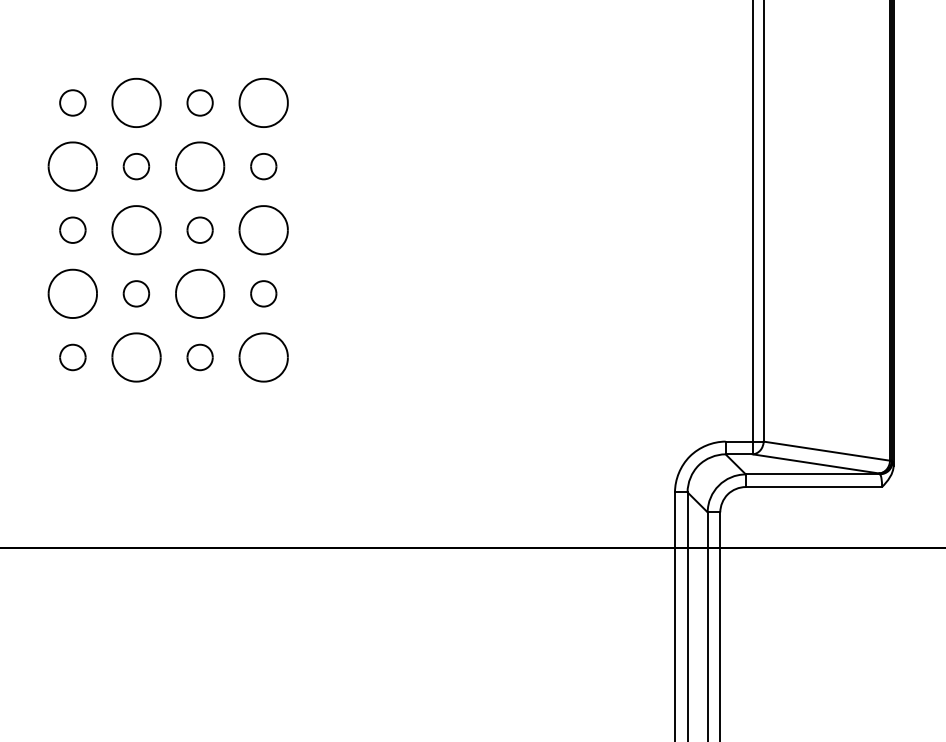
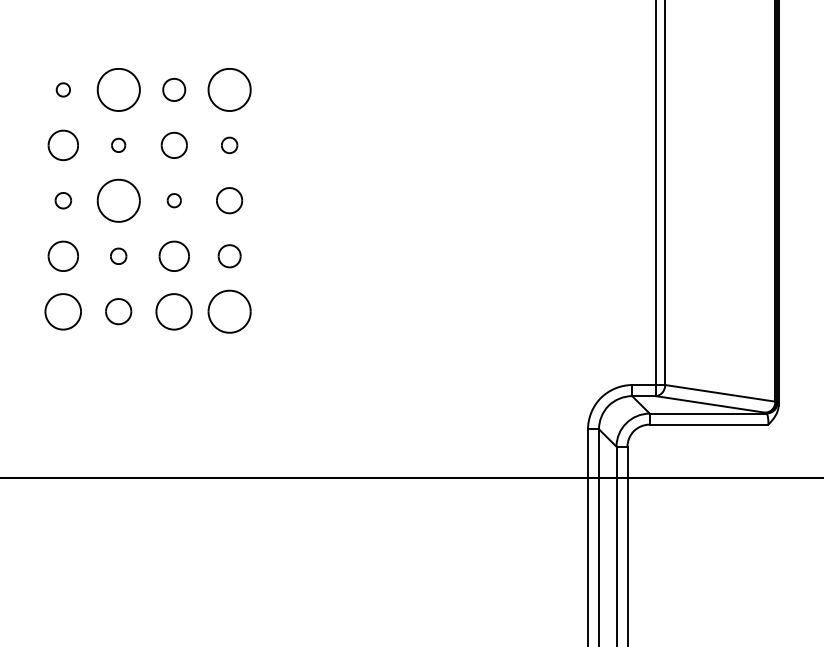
part: (73, 102) -> (63, 89), size x0.6
part: (73, 166) -> (63, 145), size x0.7
part: (136, 166) -> (118, 145), size x0.6
part: (200, 166) -> (174, 145), size x0.6
part: (263, 166) -> (229, 145), size x0.7
part: (73, 229) -> (63, 200), size x0.7
part: (200, 229) -> (174, 200), size x0.6
part: (263, 229) -> (229, 200), size x0.6
part: (73, 294) -> (63, 256), size x0.7
part: (136, 294) -> (118, 256), size x0.7
part: (200, 294) -> (174, 256), size x0.7
part: (73, 357) -> (63, 311), size x1.6
part: (136, 357) -> (118, 311), size x0.6
part: (200, 357) -> (174, 311), size x1.6

